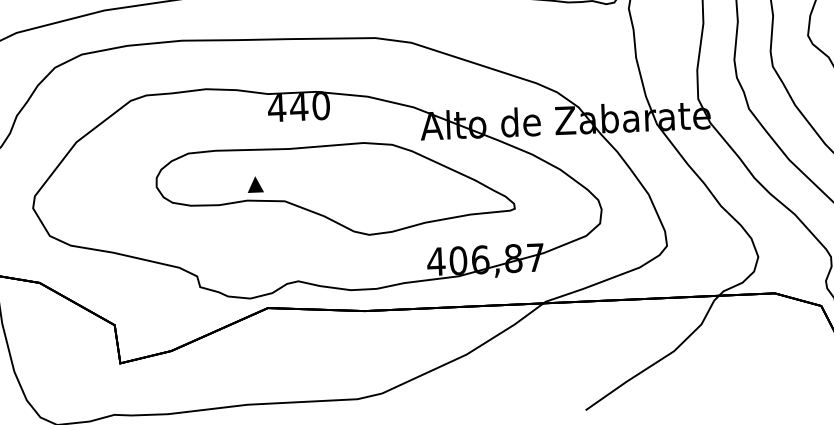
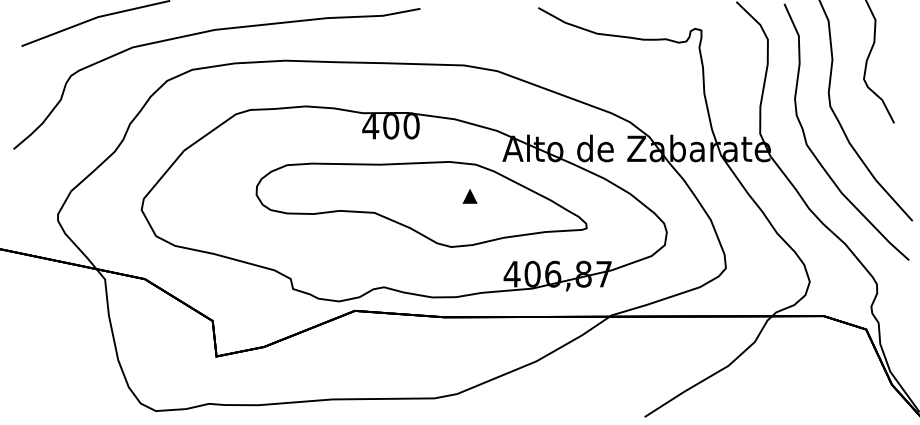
text: (298, 107) -> (390, 126), 440 -> 400
part: (254, 184) -> (469, 196), moved

